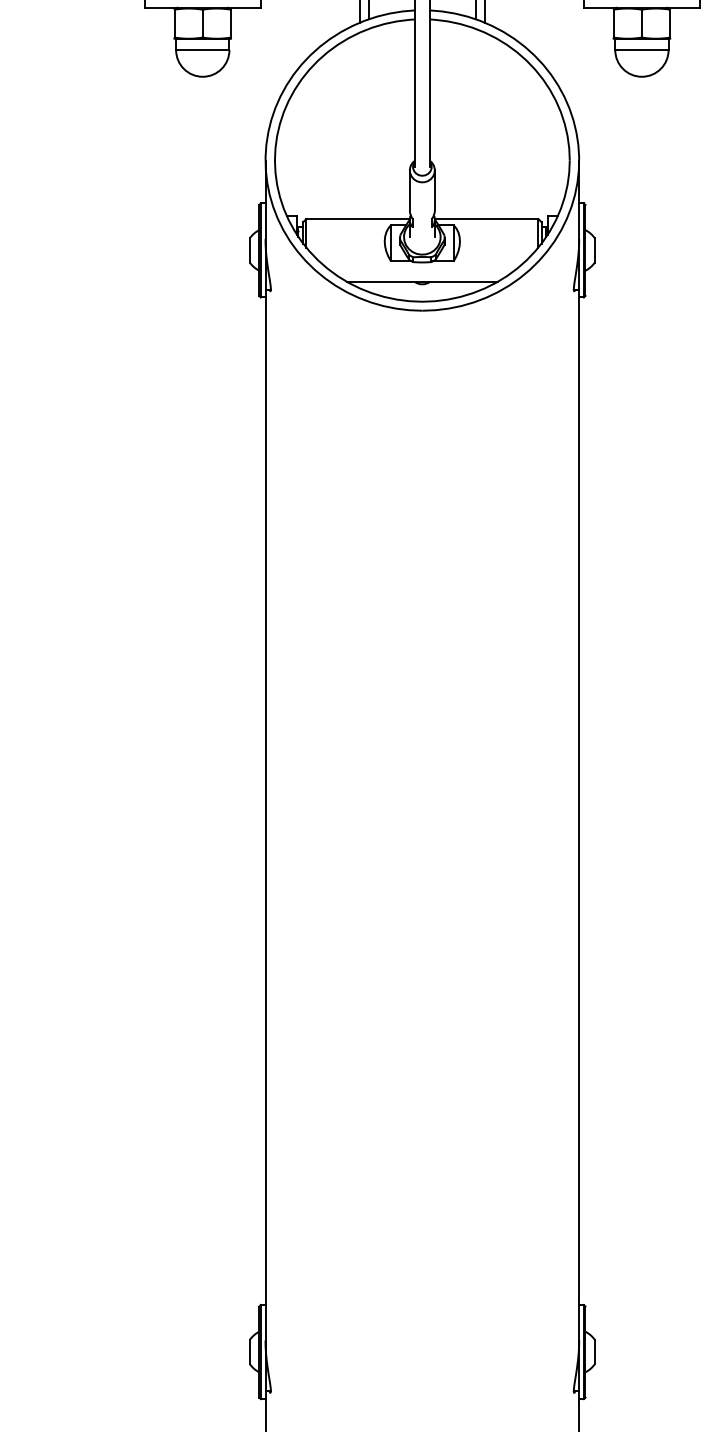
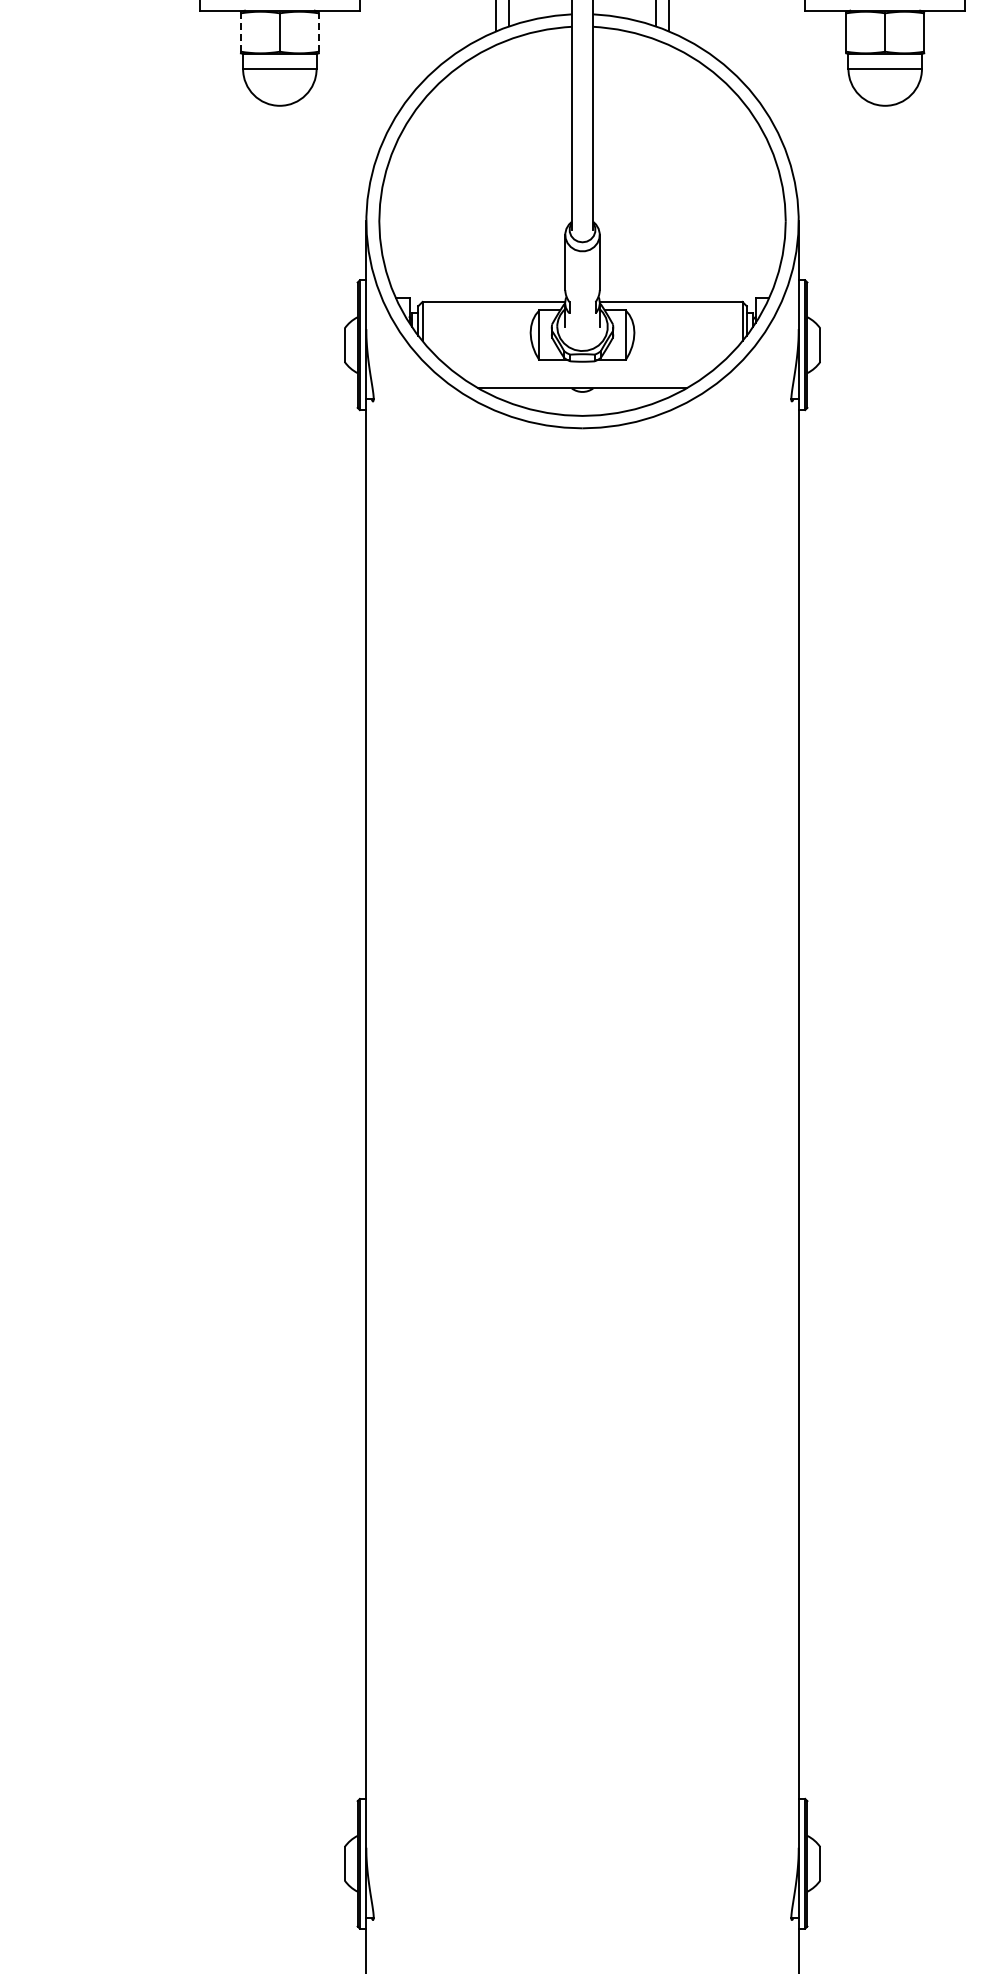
line: (174, 23) -> (240, 32), solid -> dashed
line: (230, 23) -> (318, 32), solid -> dashed

